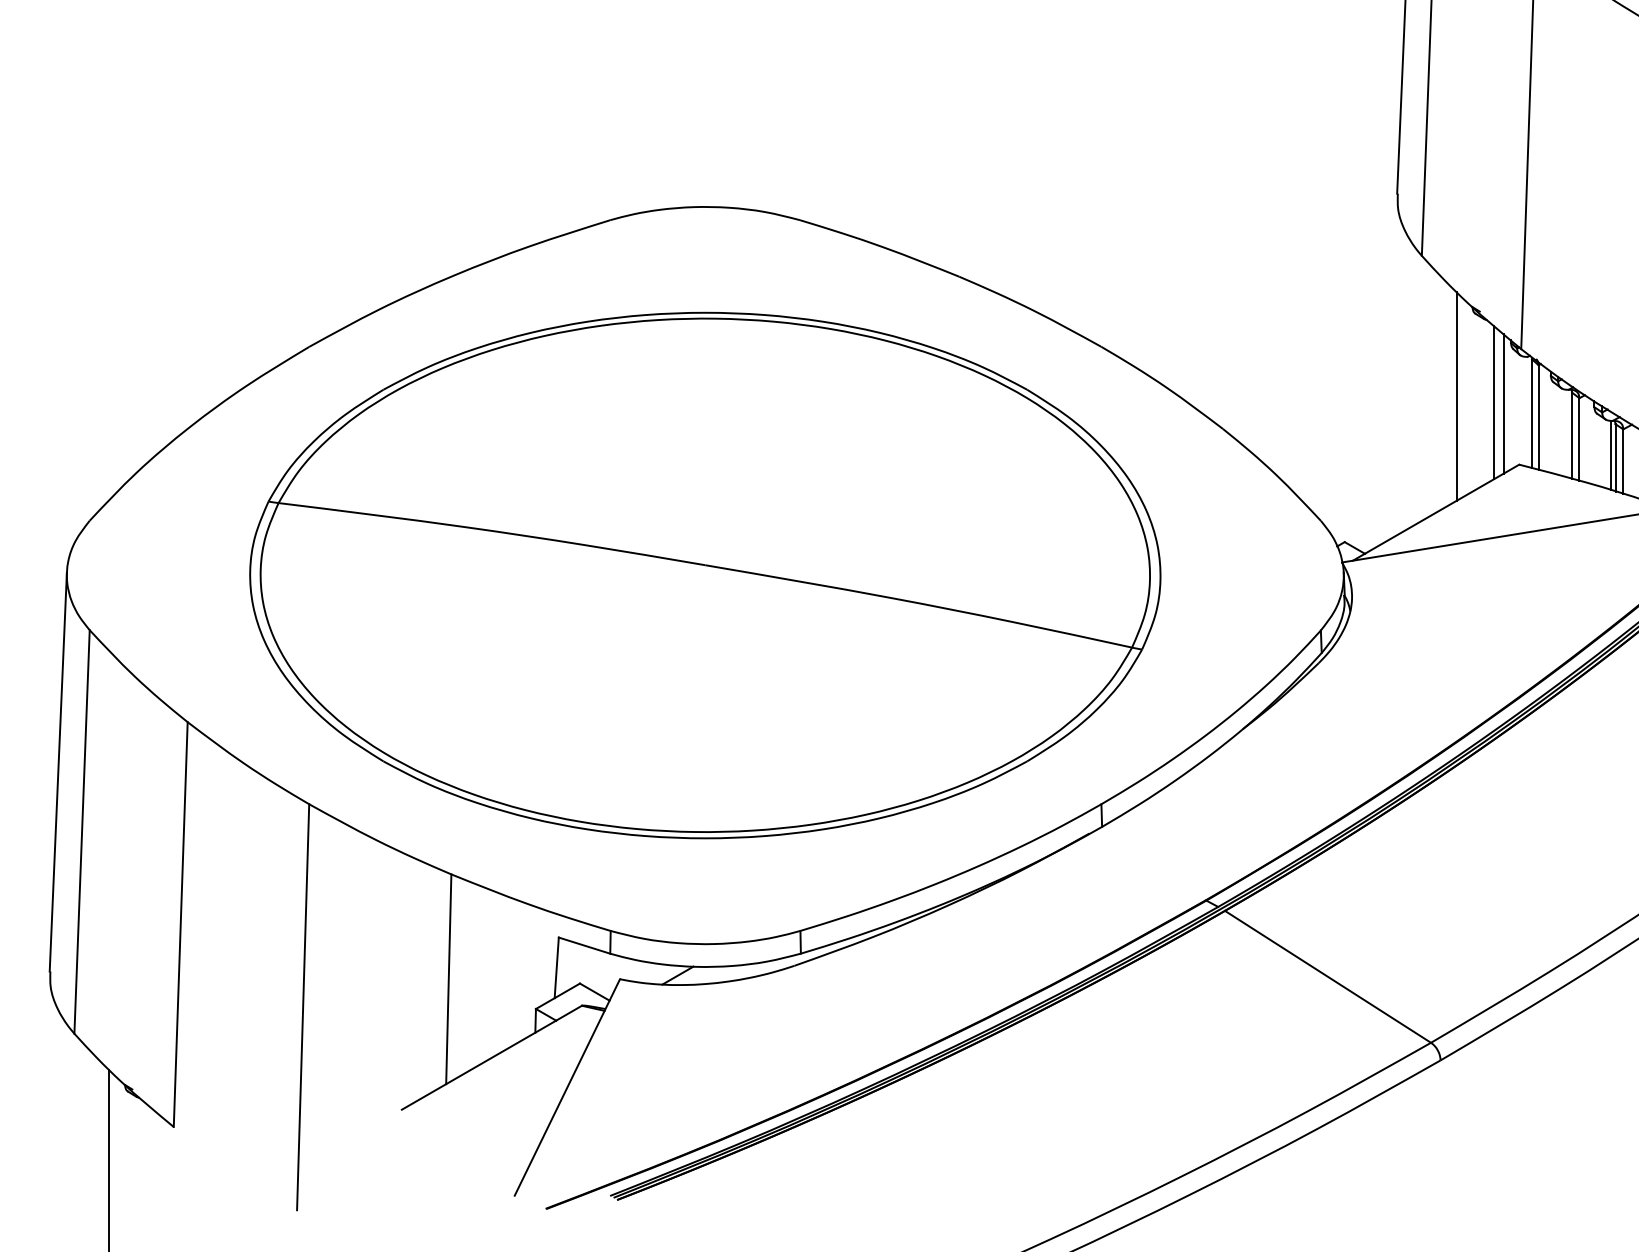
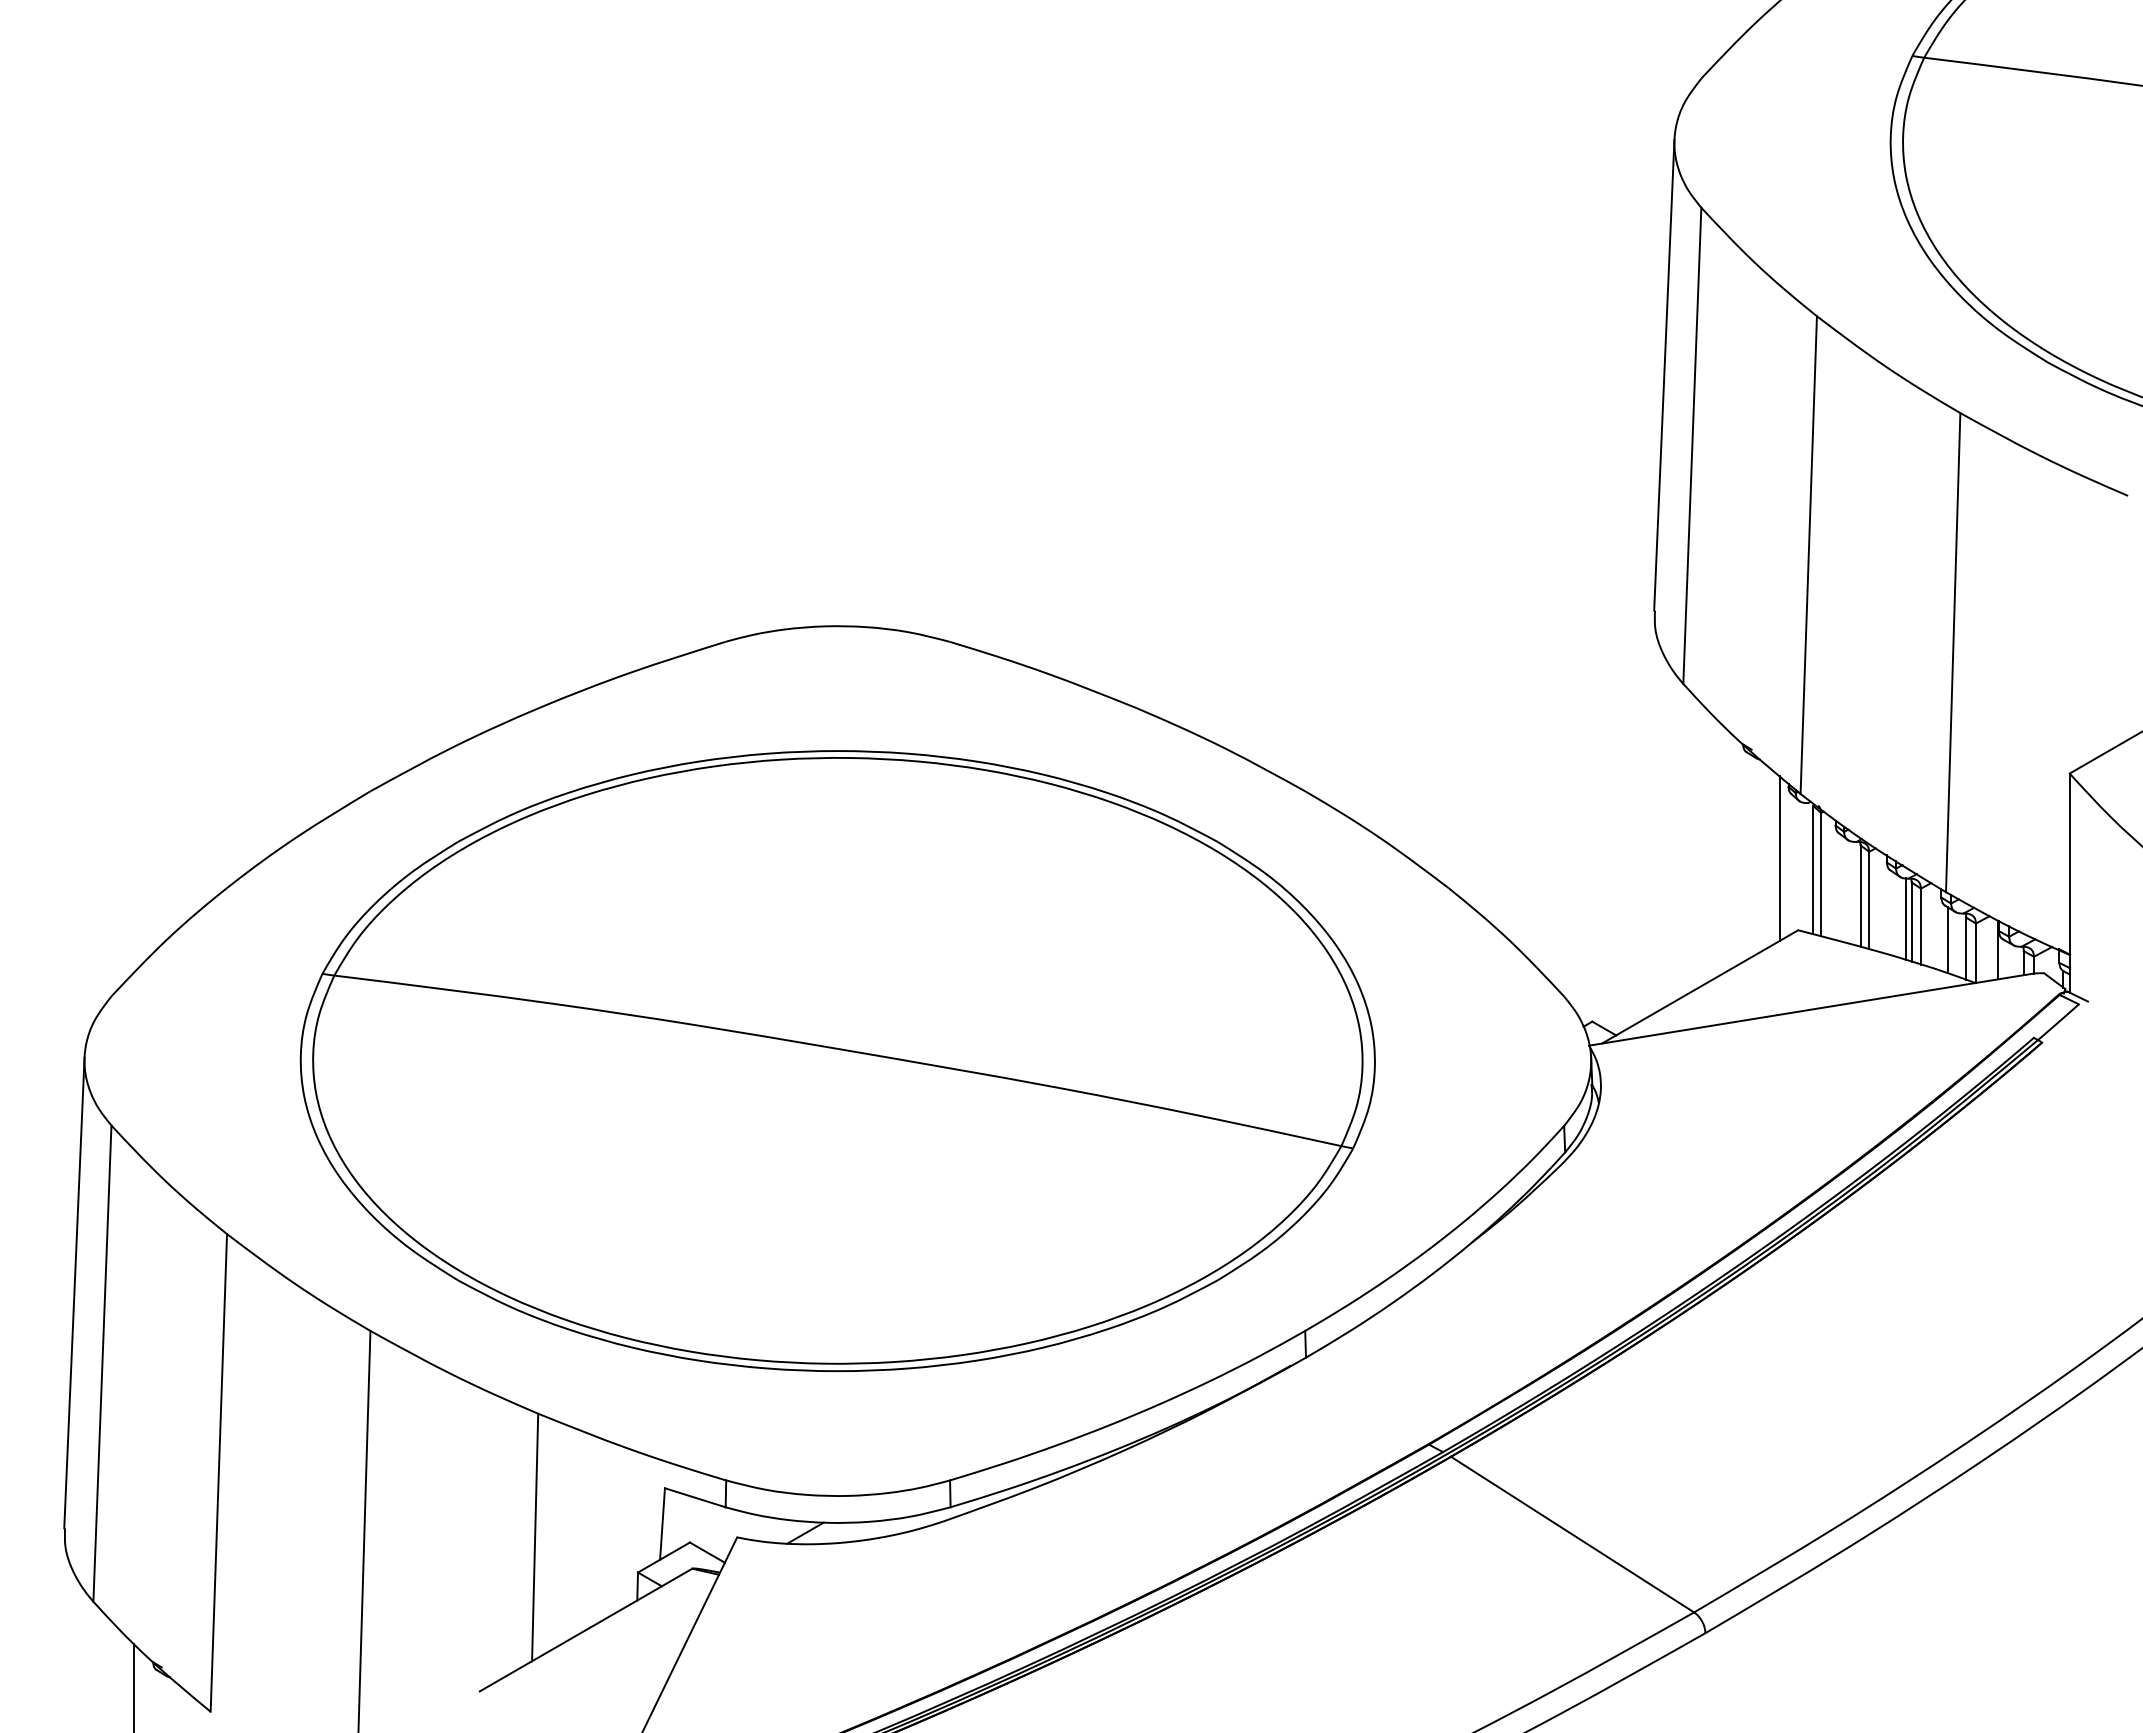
line: (1456, 396) -> (1724, 849), removed
line: (1494, 402) -> (1768, 856), removed

